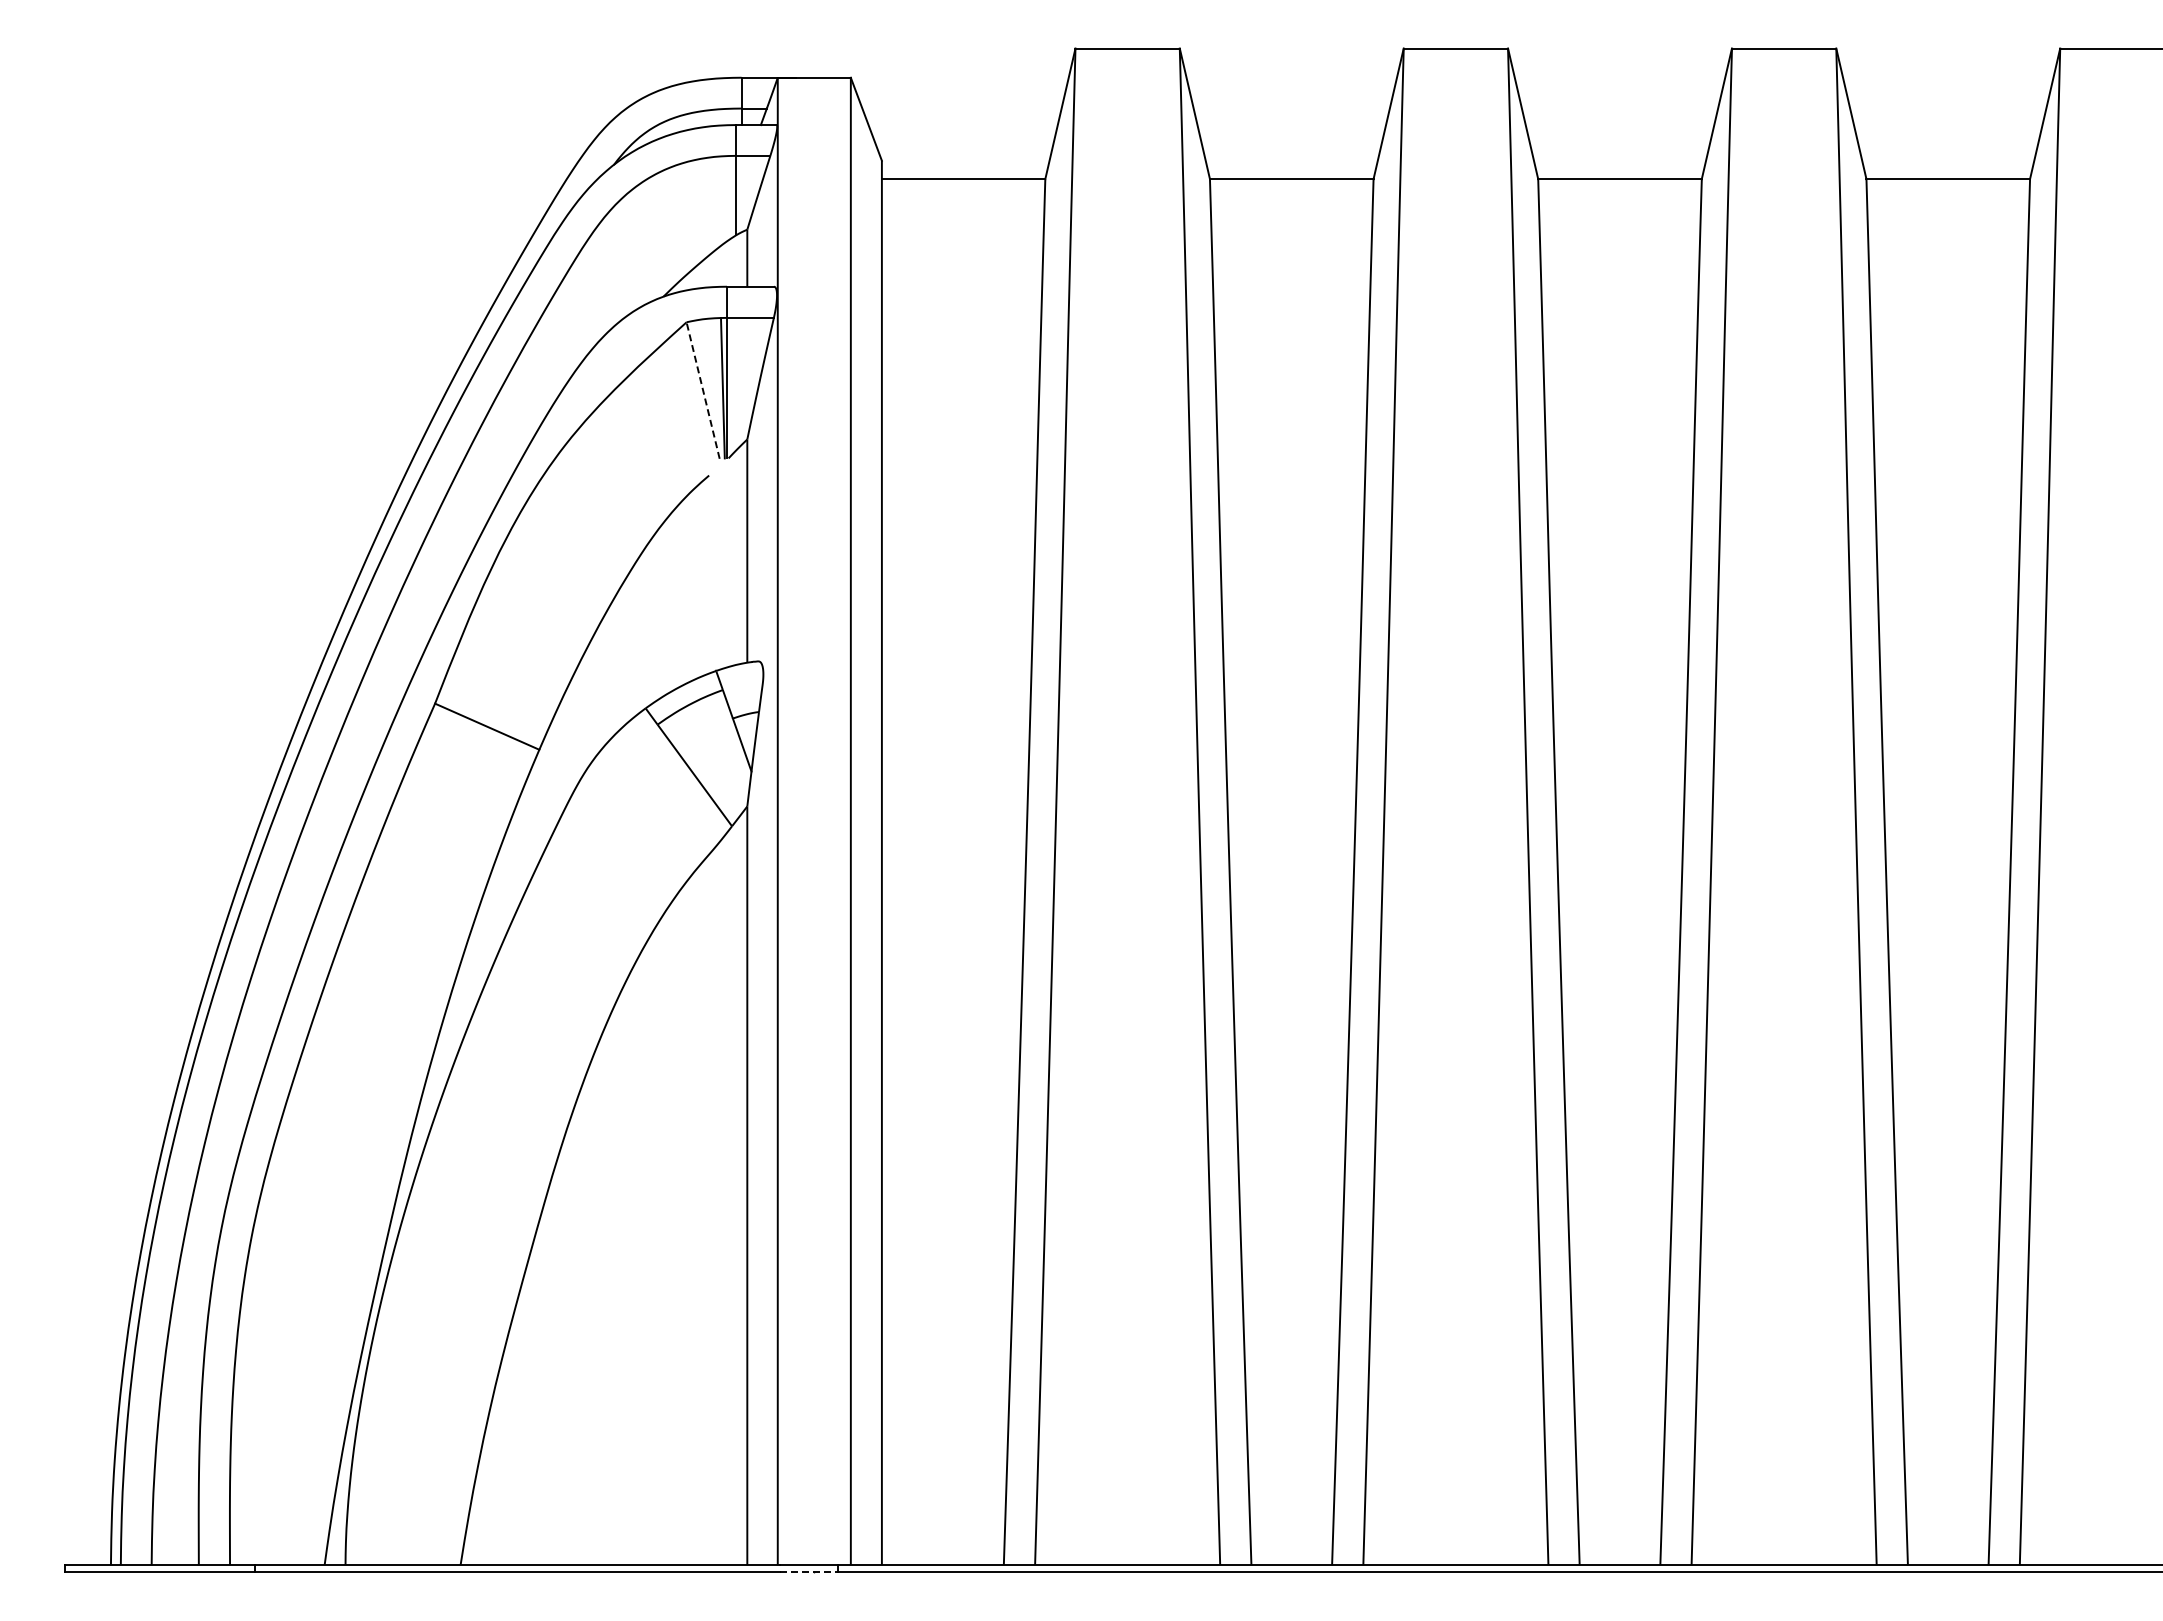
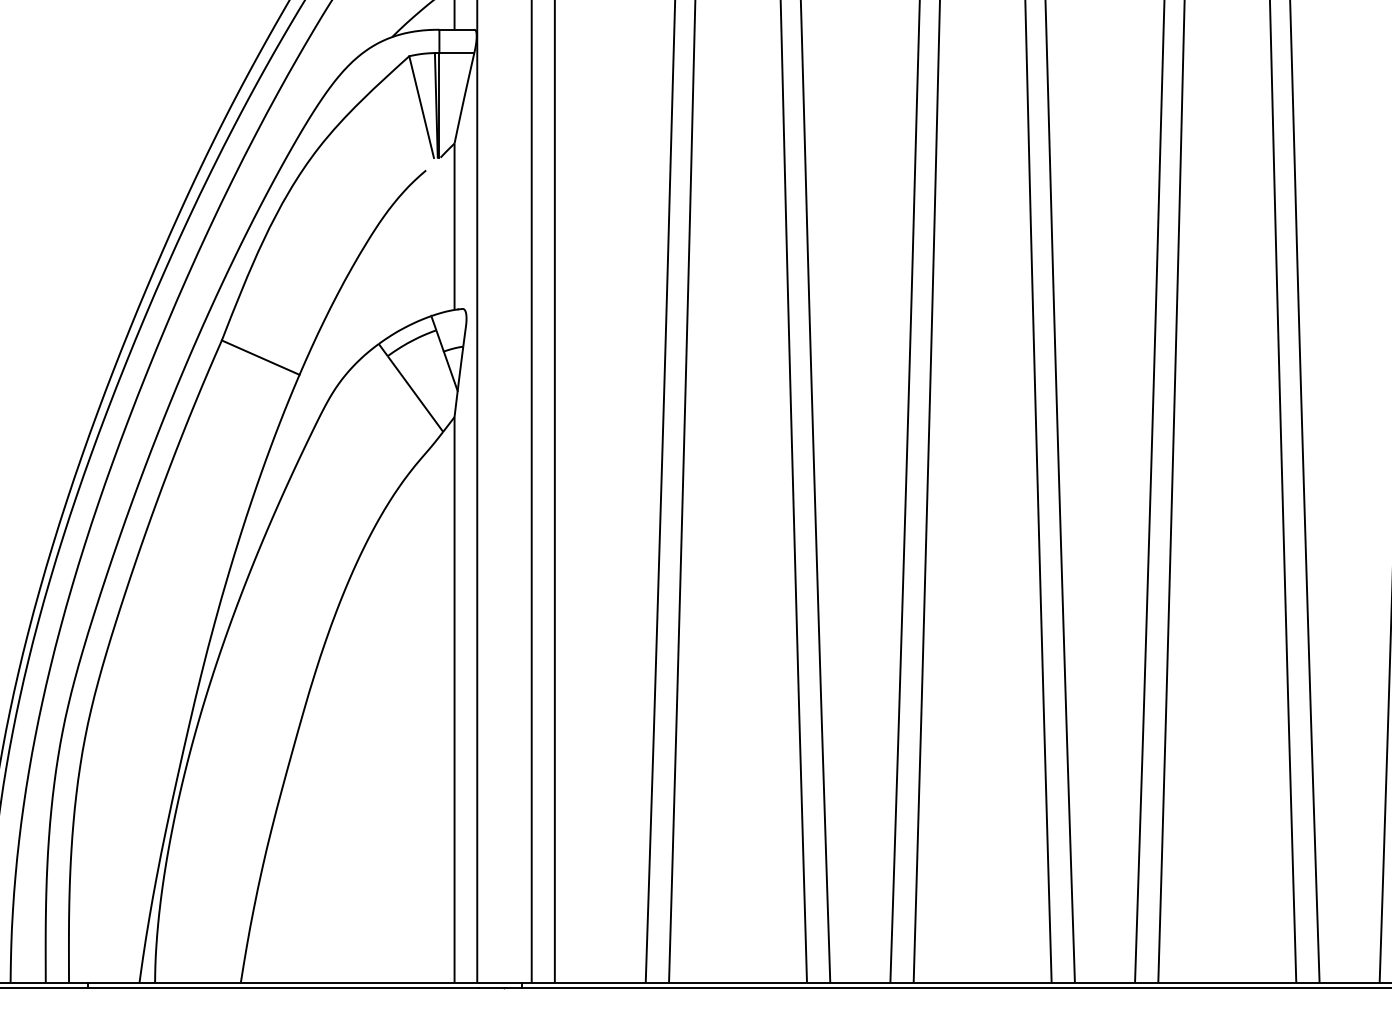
line: (703, 390) -> (421, 107), dashed -> solid
line: (808, 1572) -> (500, 988), dashed -> solid

